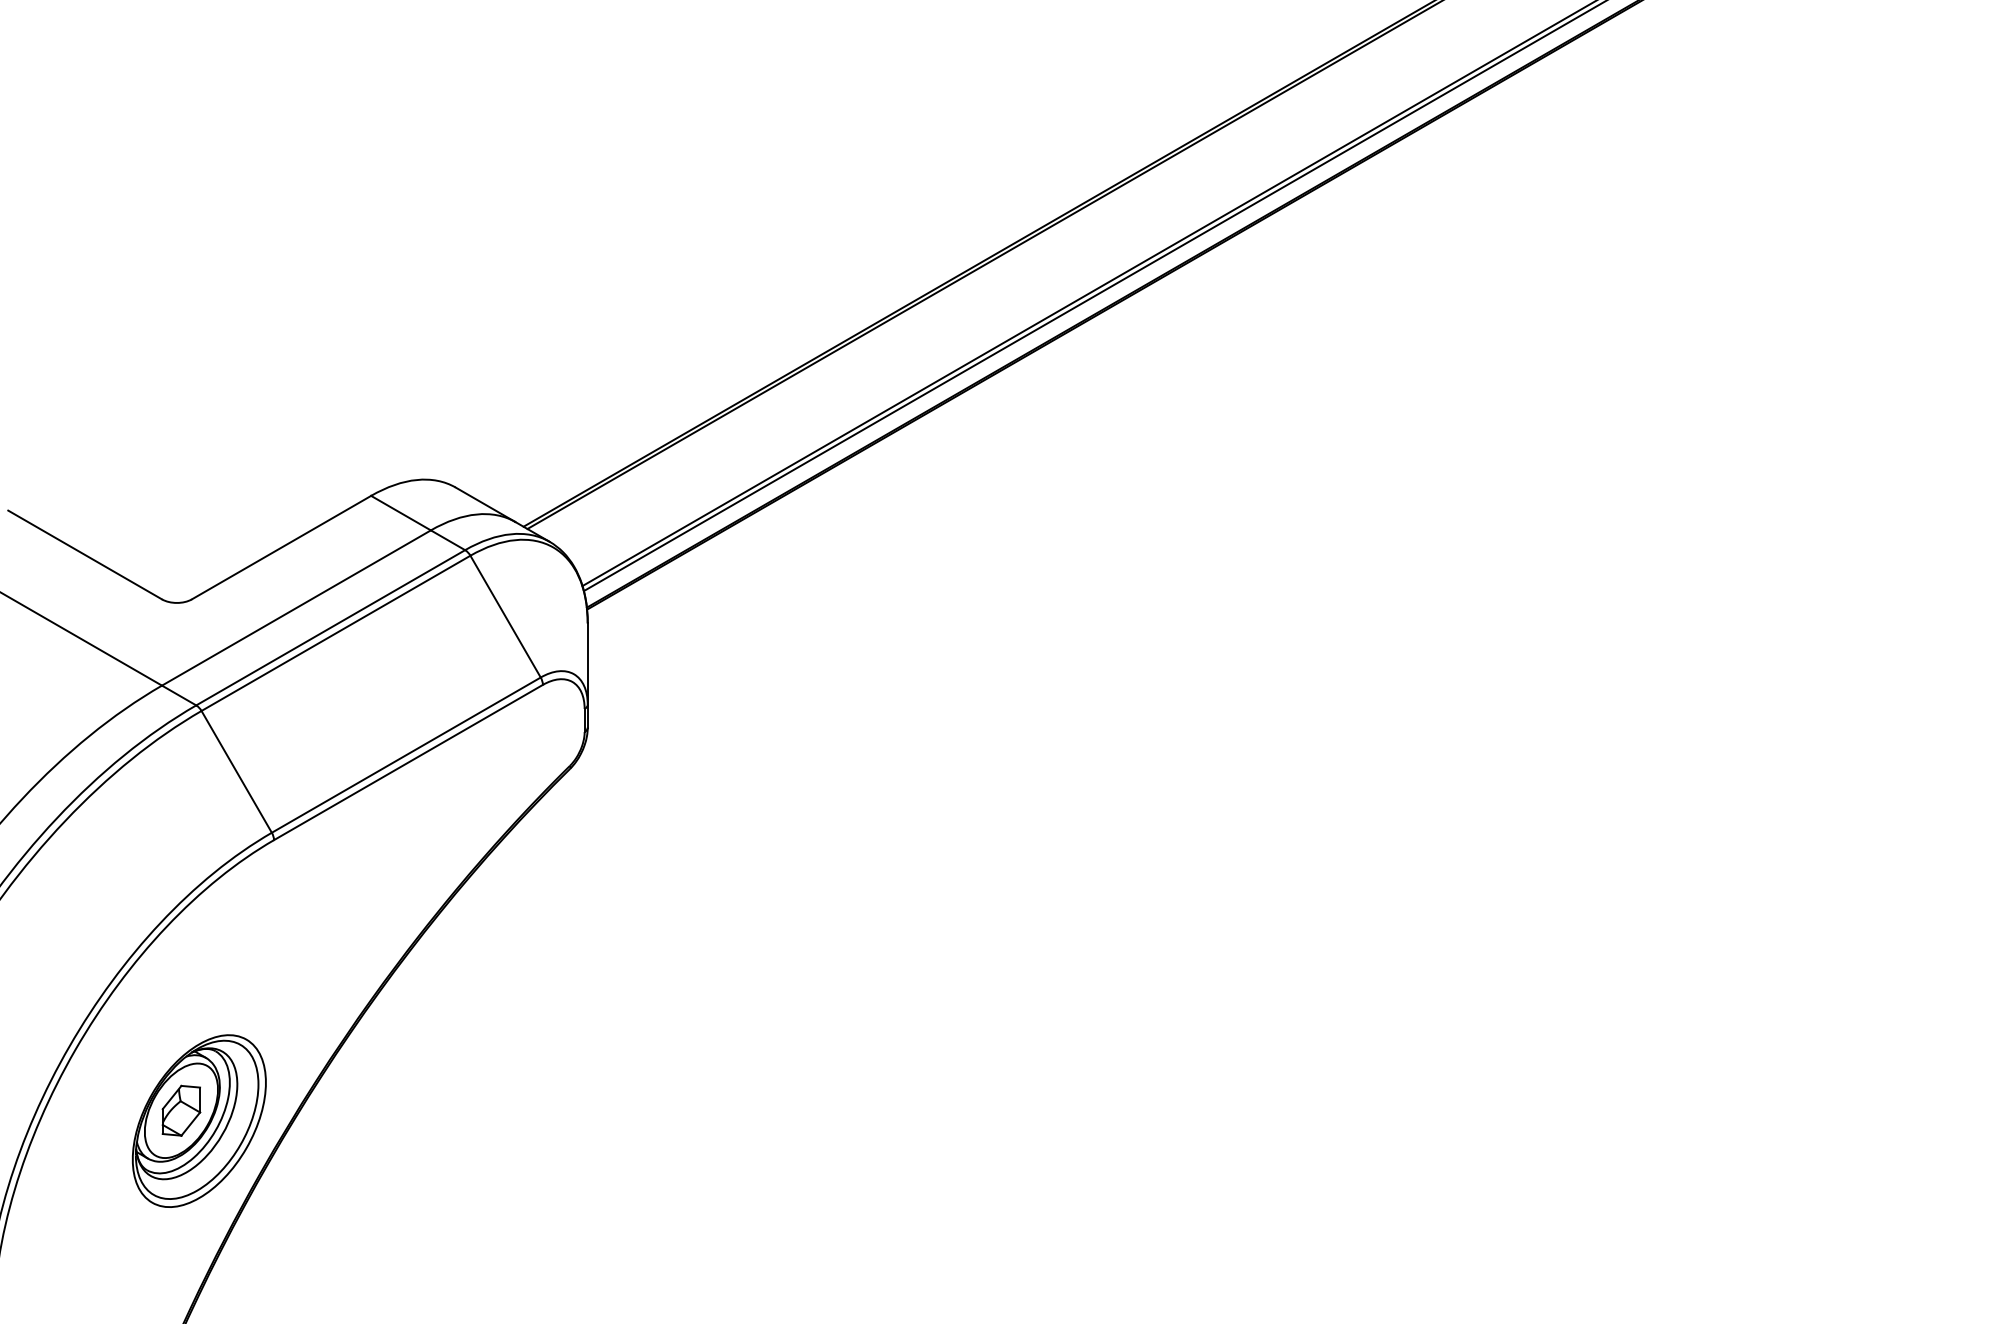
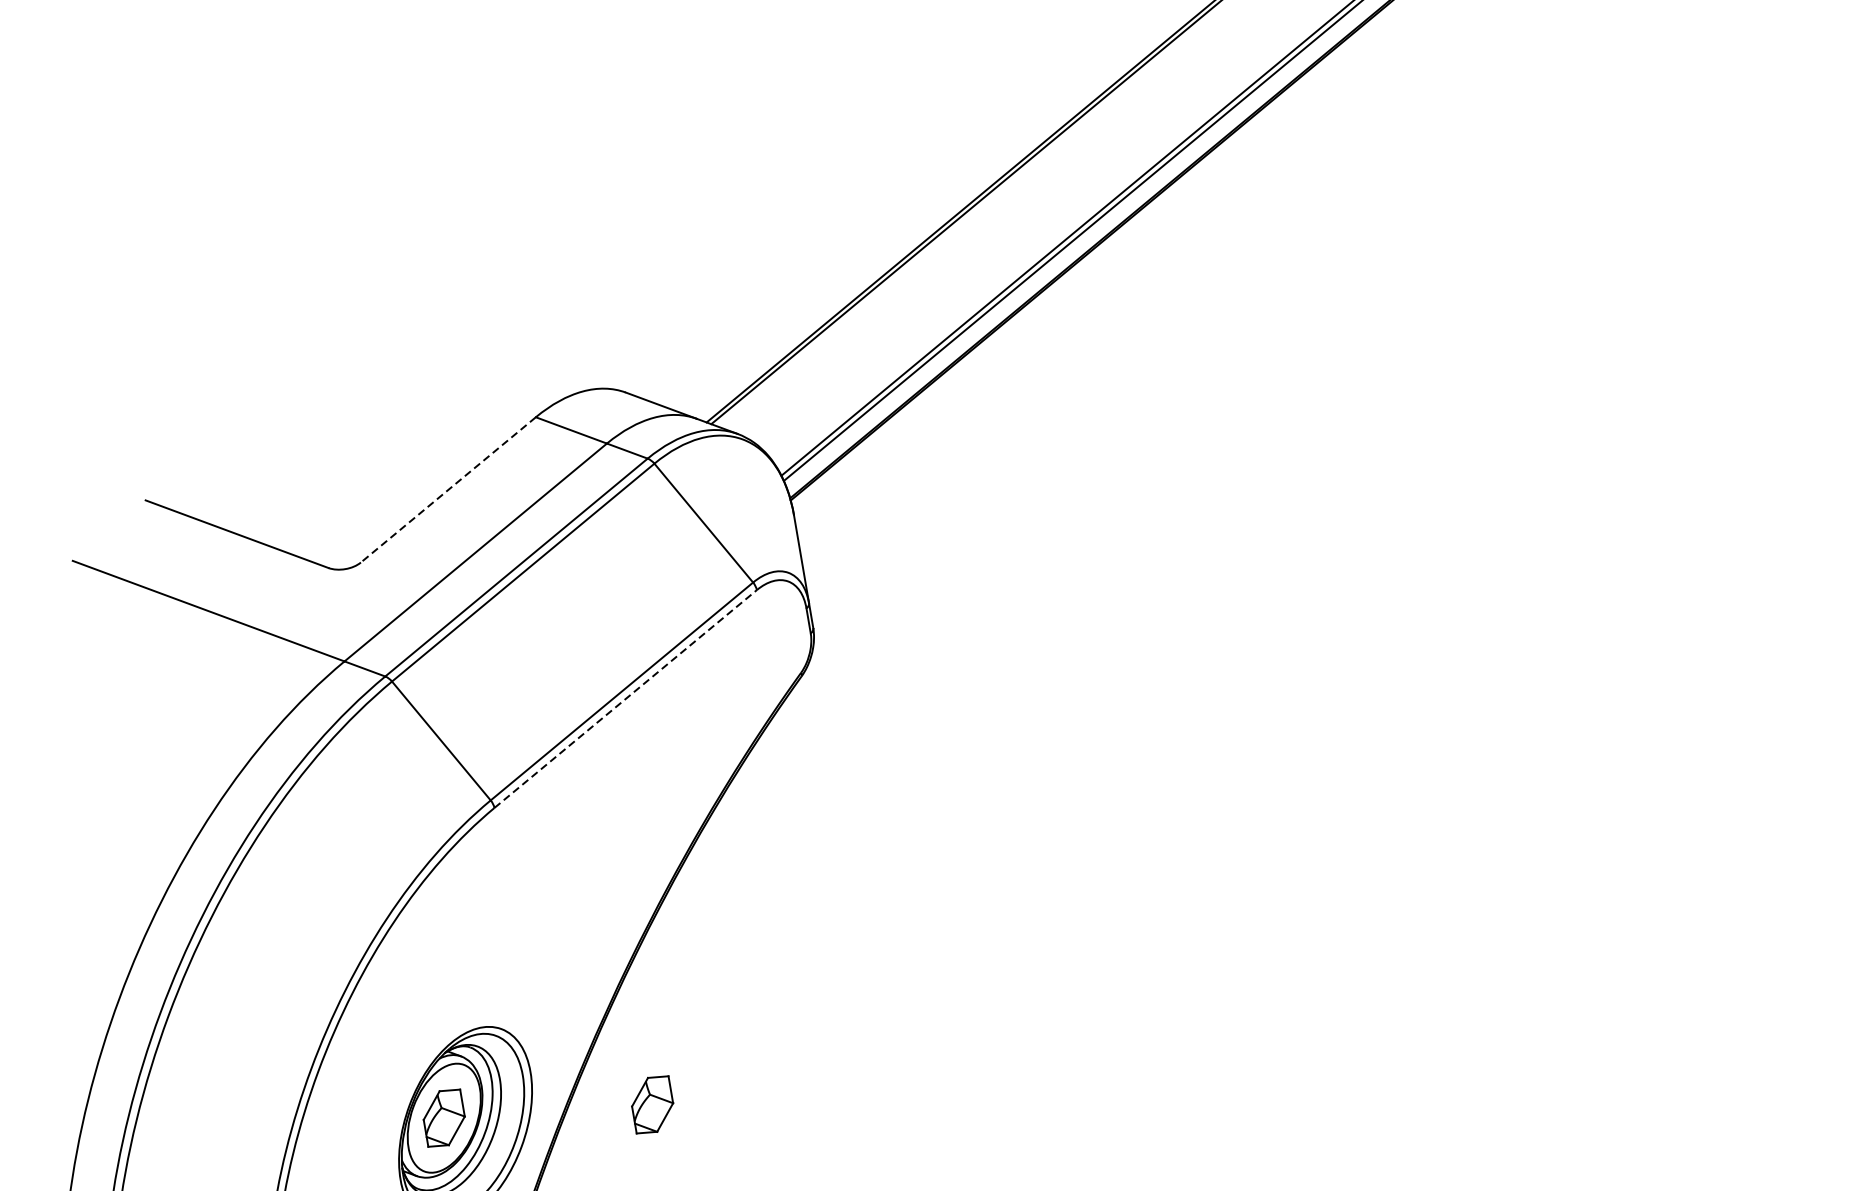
line: (281, 547) -> (448, 489), solid -> dashed
line: (408, 762) -> (625, 699), solid -> dashed
part: (370, 1130) -> (652, 1104), added

